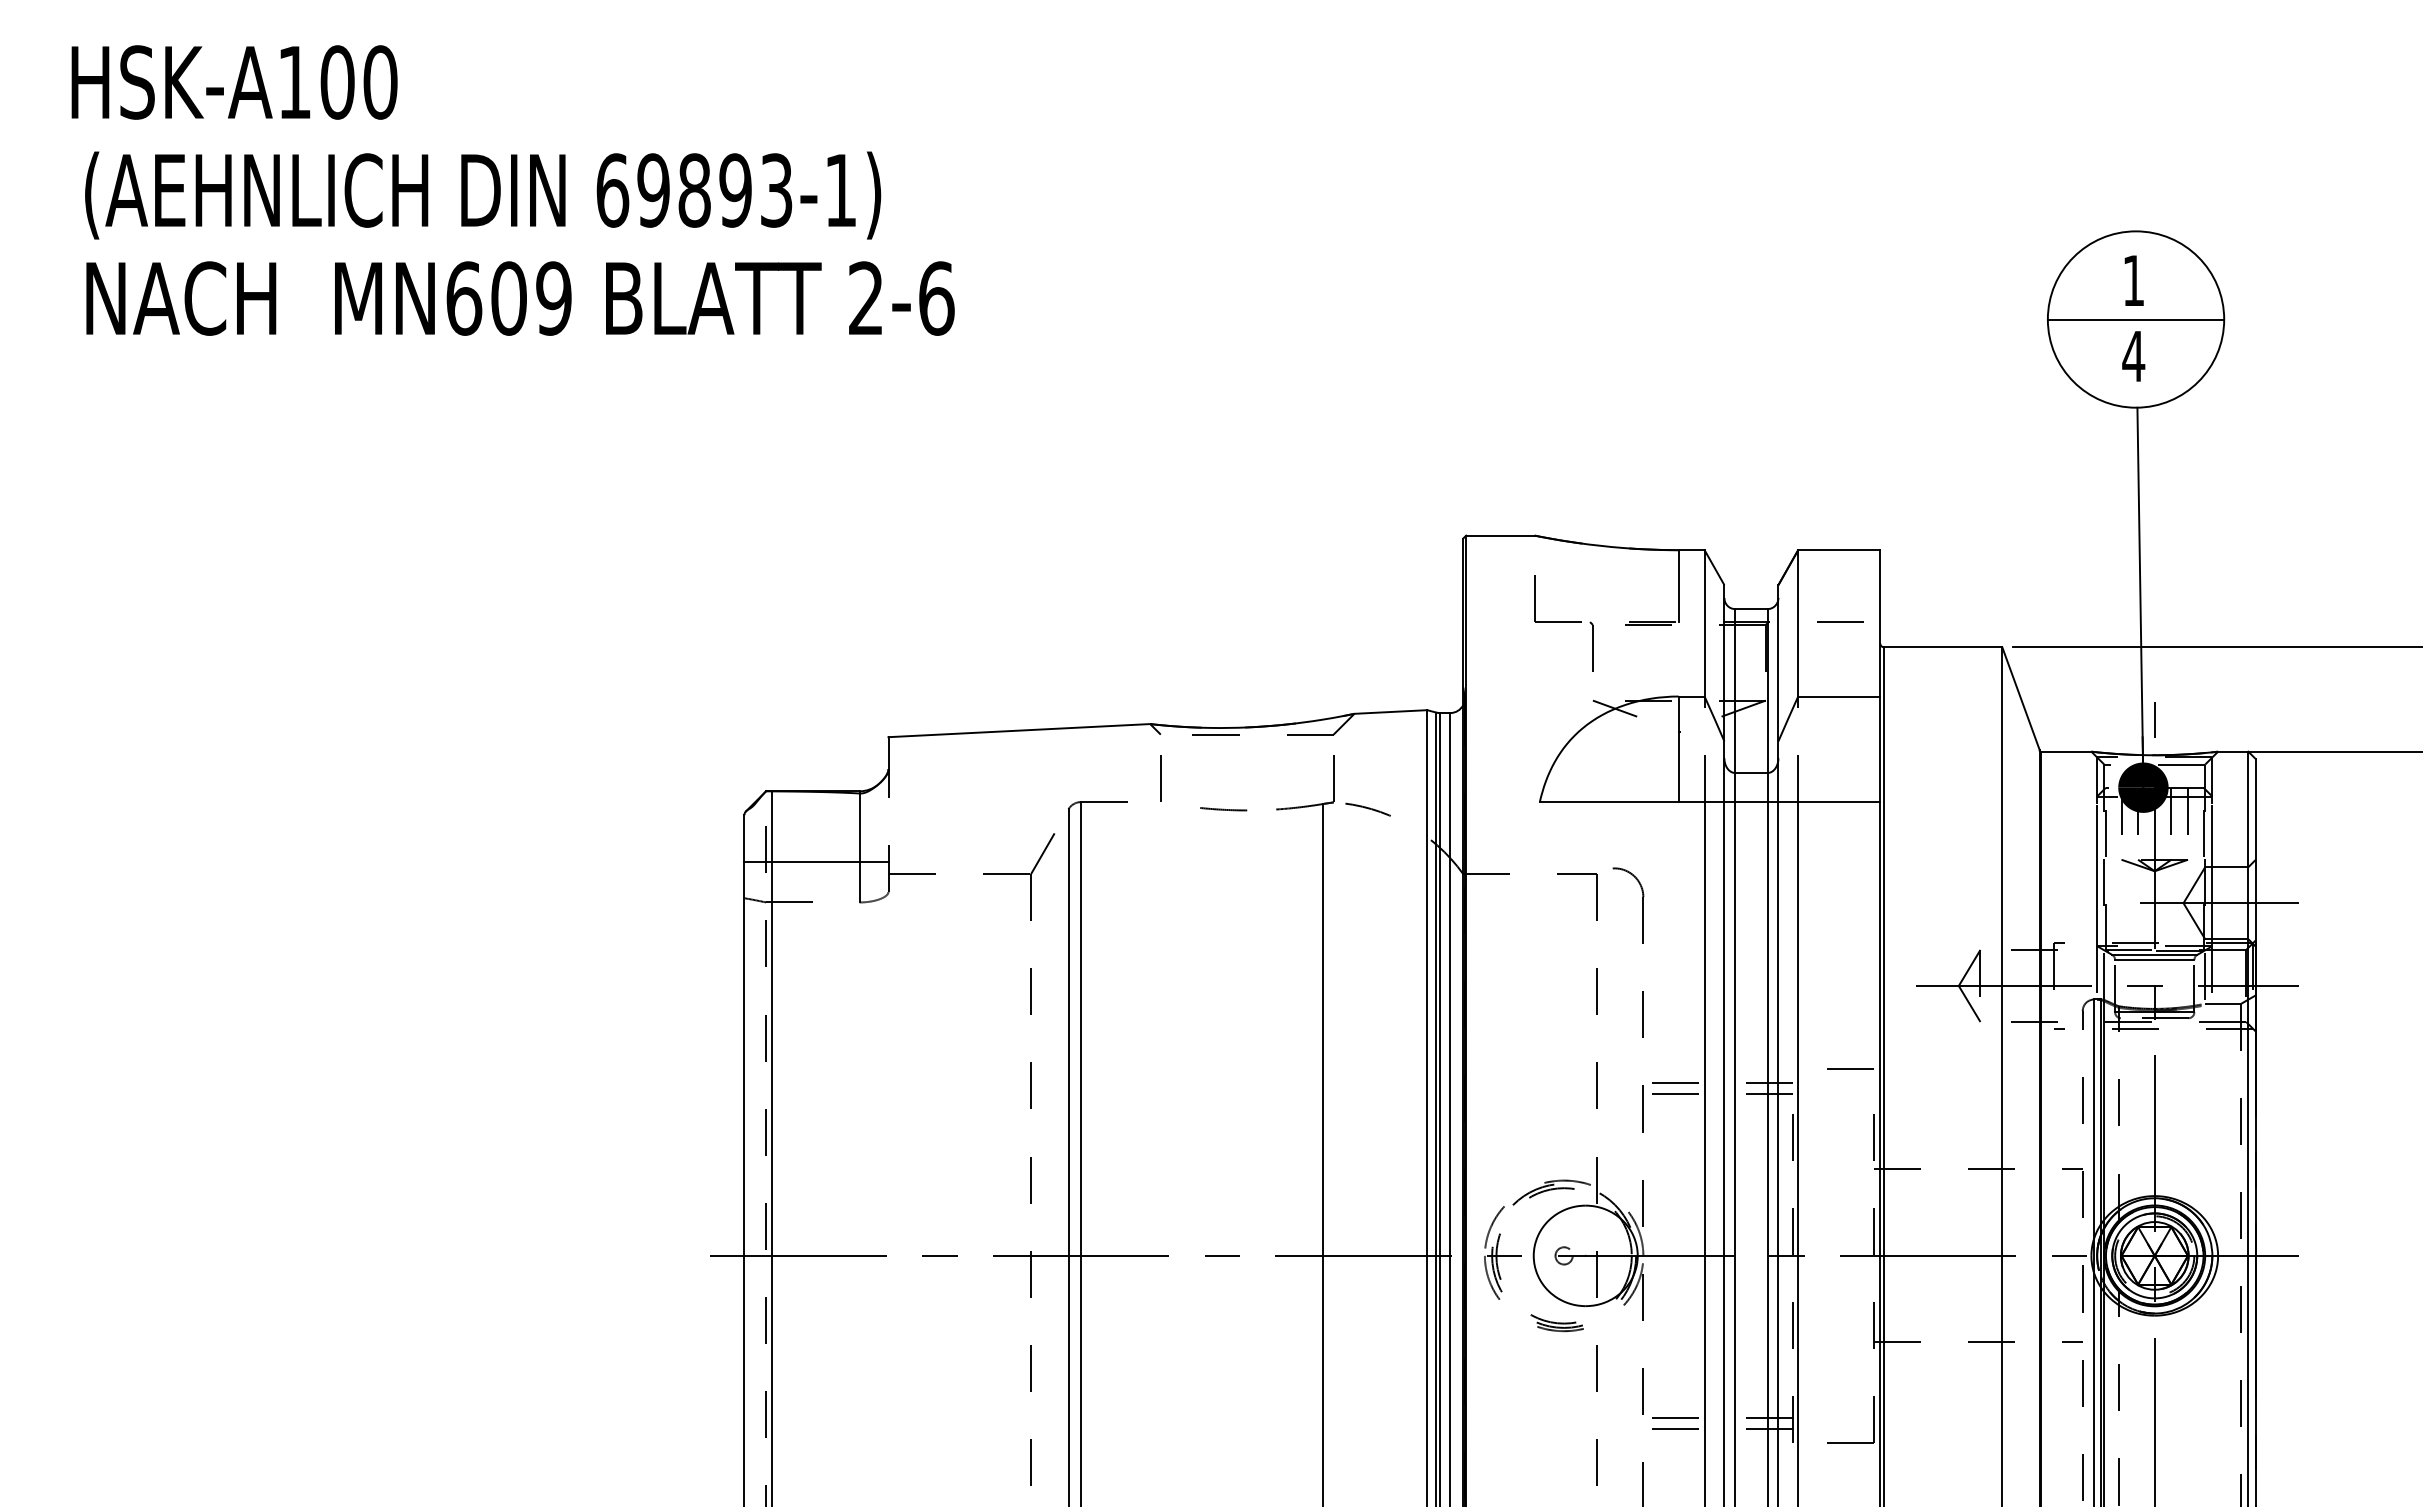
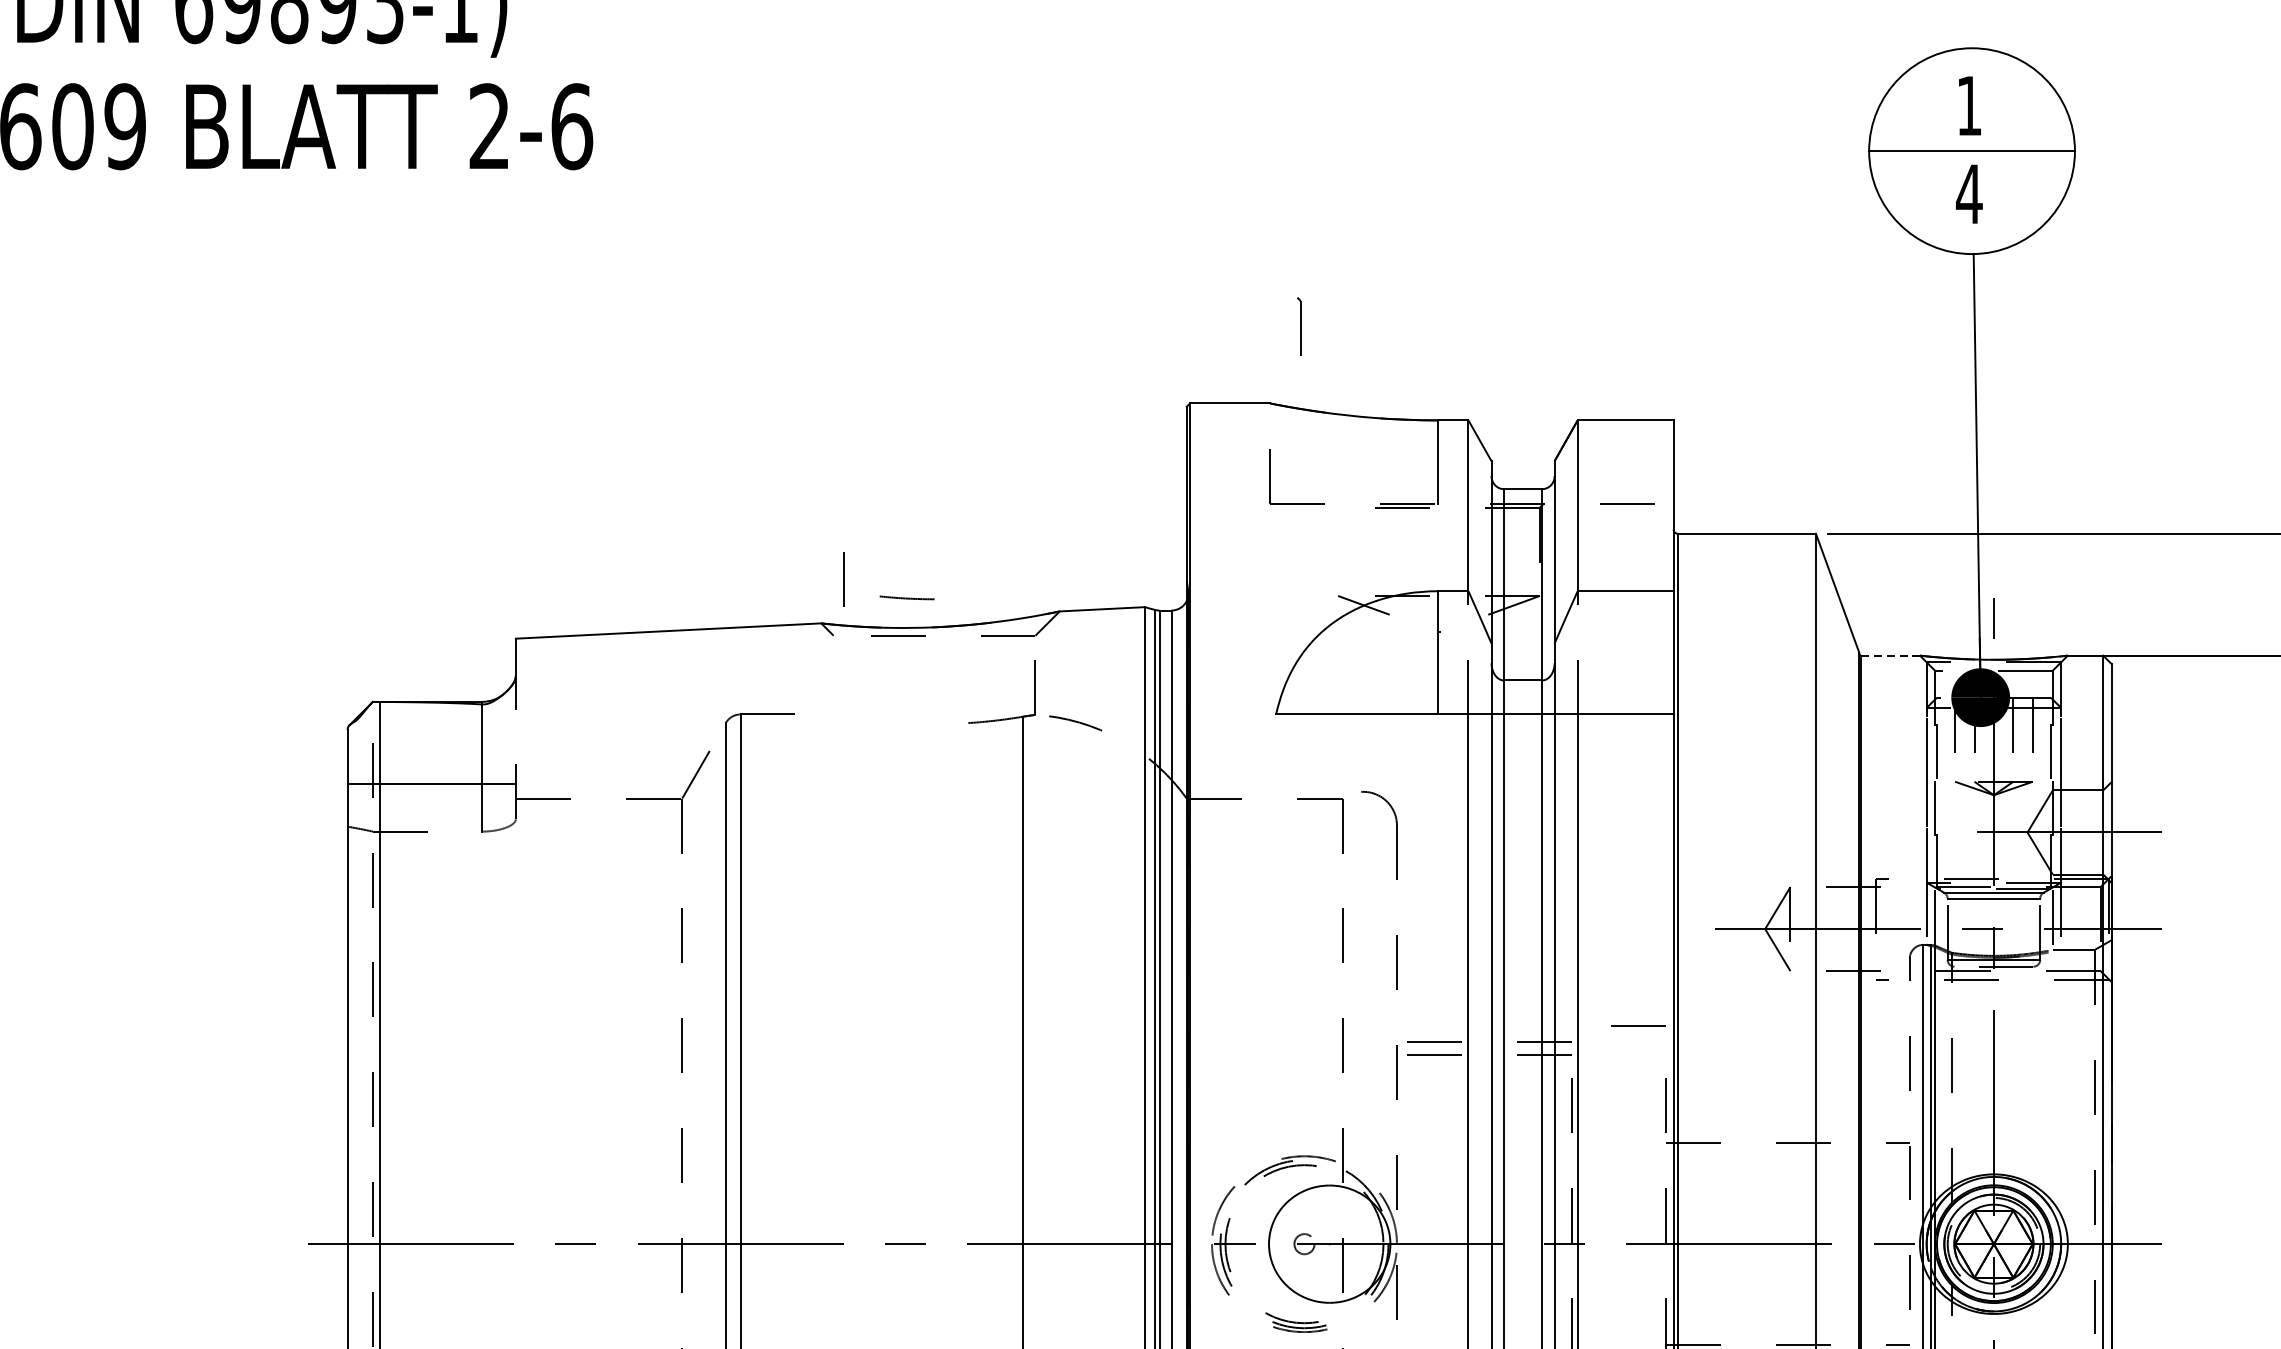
part: (1591, 646) -> (1299, 326), moved
line: (2066, 751) -> (1890, 655), solid -> dashed
line: (1160, 778) -> (843, 579), moved
line: (1223, 809) -> (906, 598), moved

